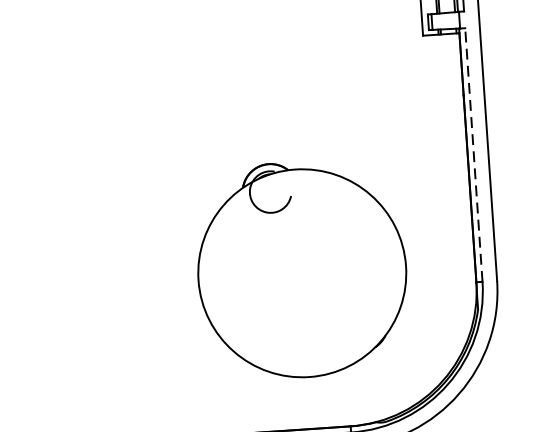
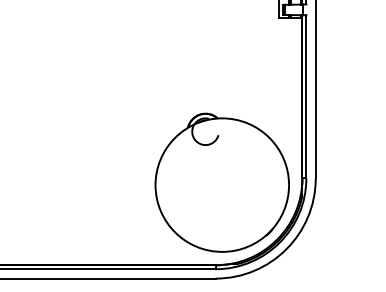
line: (474, 154) -> (306, 96), dashed -> solid
part: (300, 269) -> (221, 182), moved

